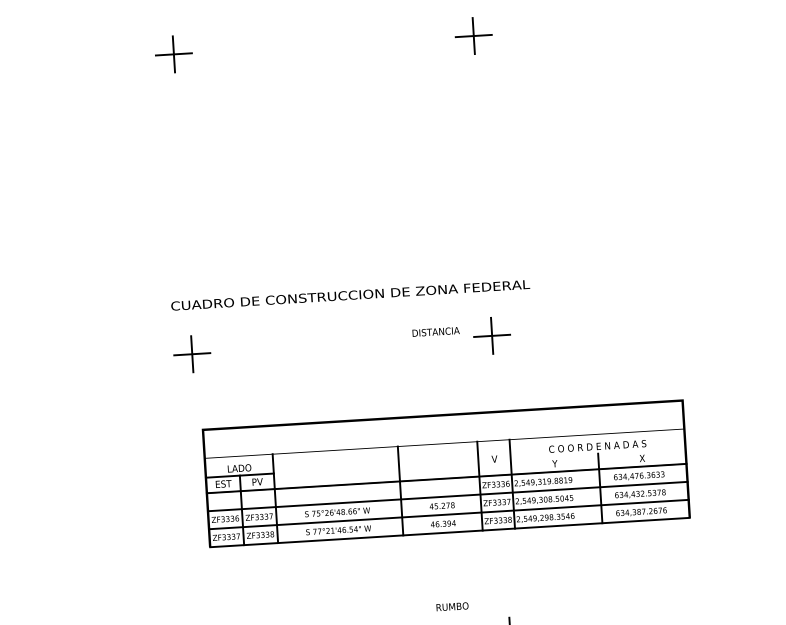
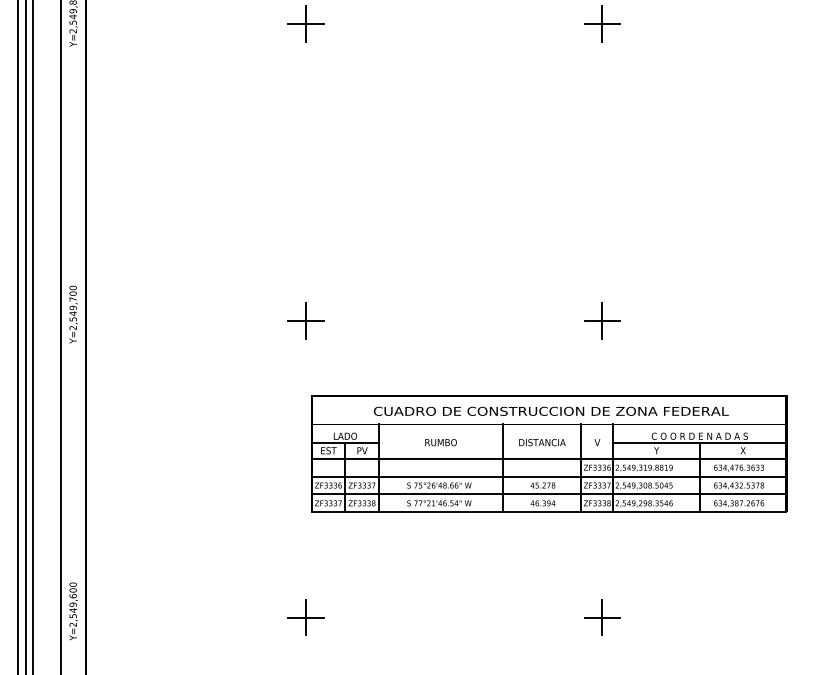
text: (349, 294) -> (550, 410), moved
text: (436, 331) -> (542, 442), moved
line: (597, 453) -> (699, 443), added
text: (451, 606) -> (440, 442), moved

